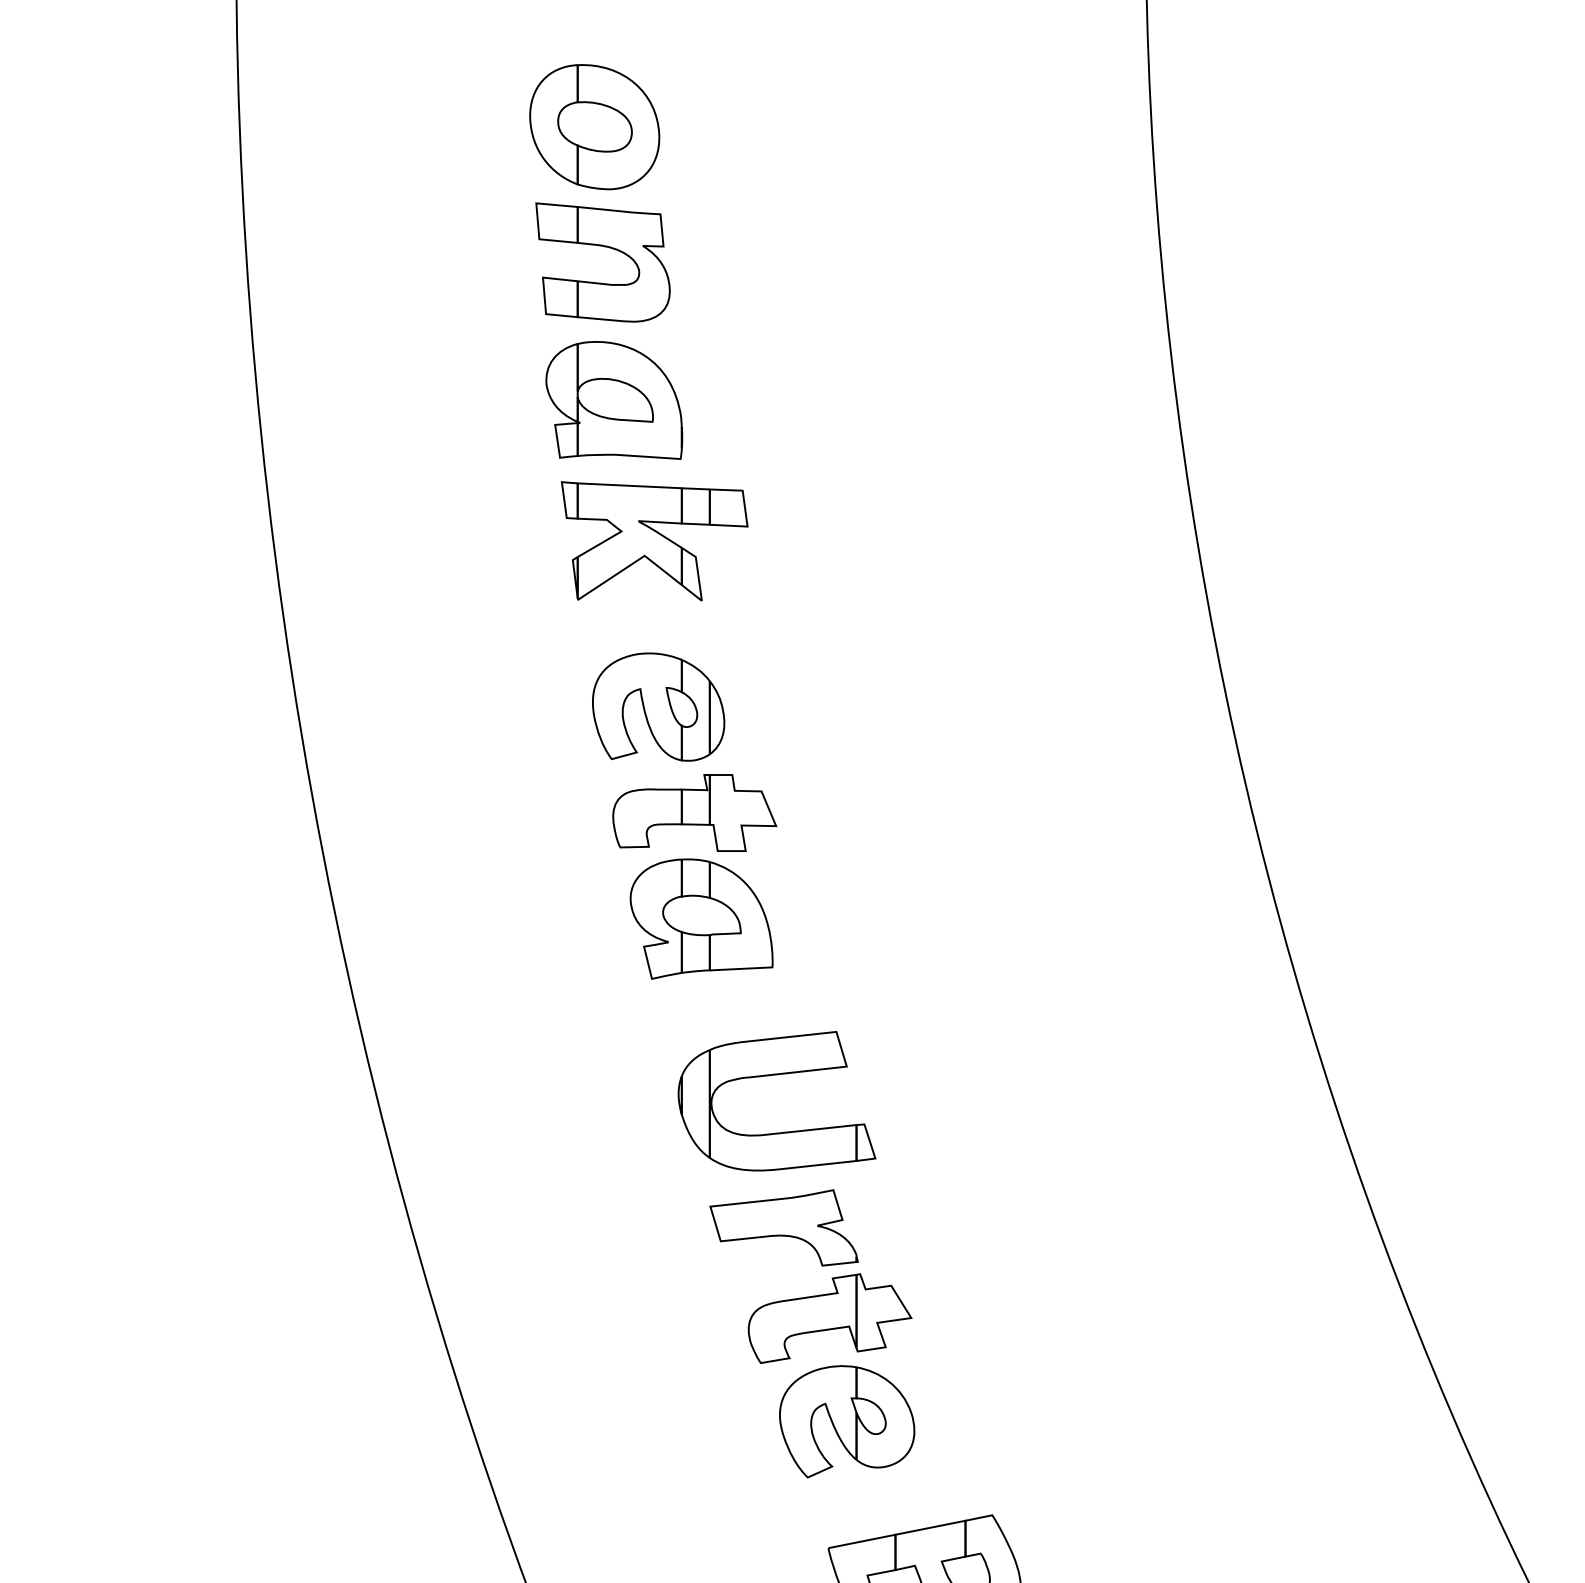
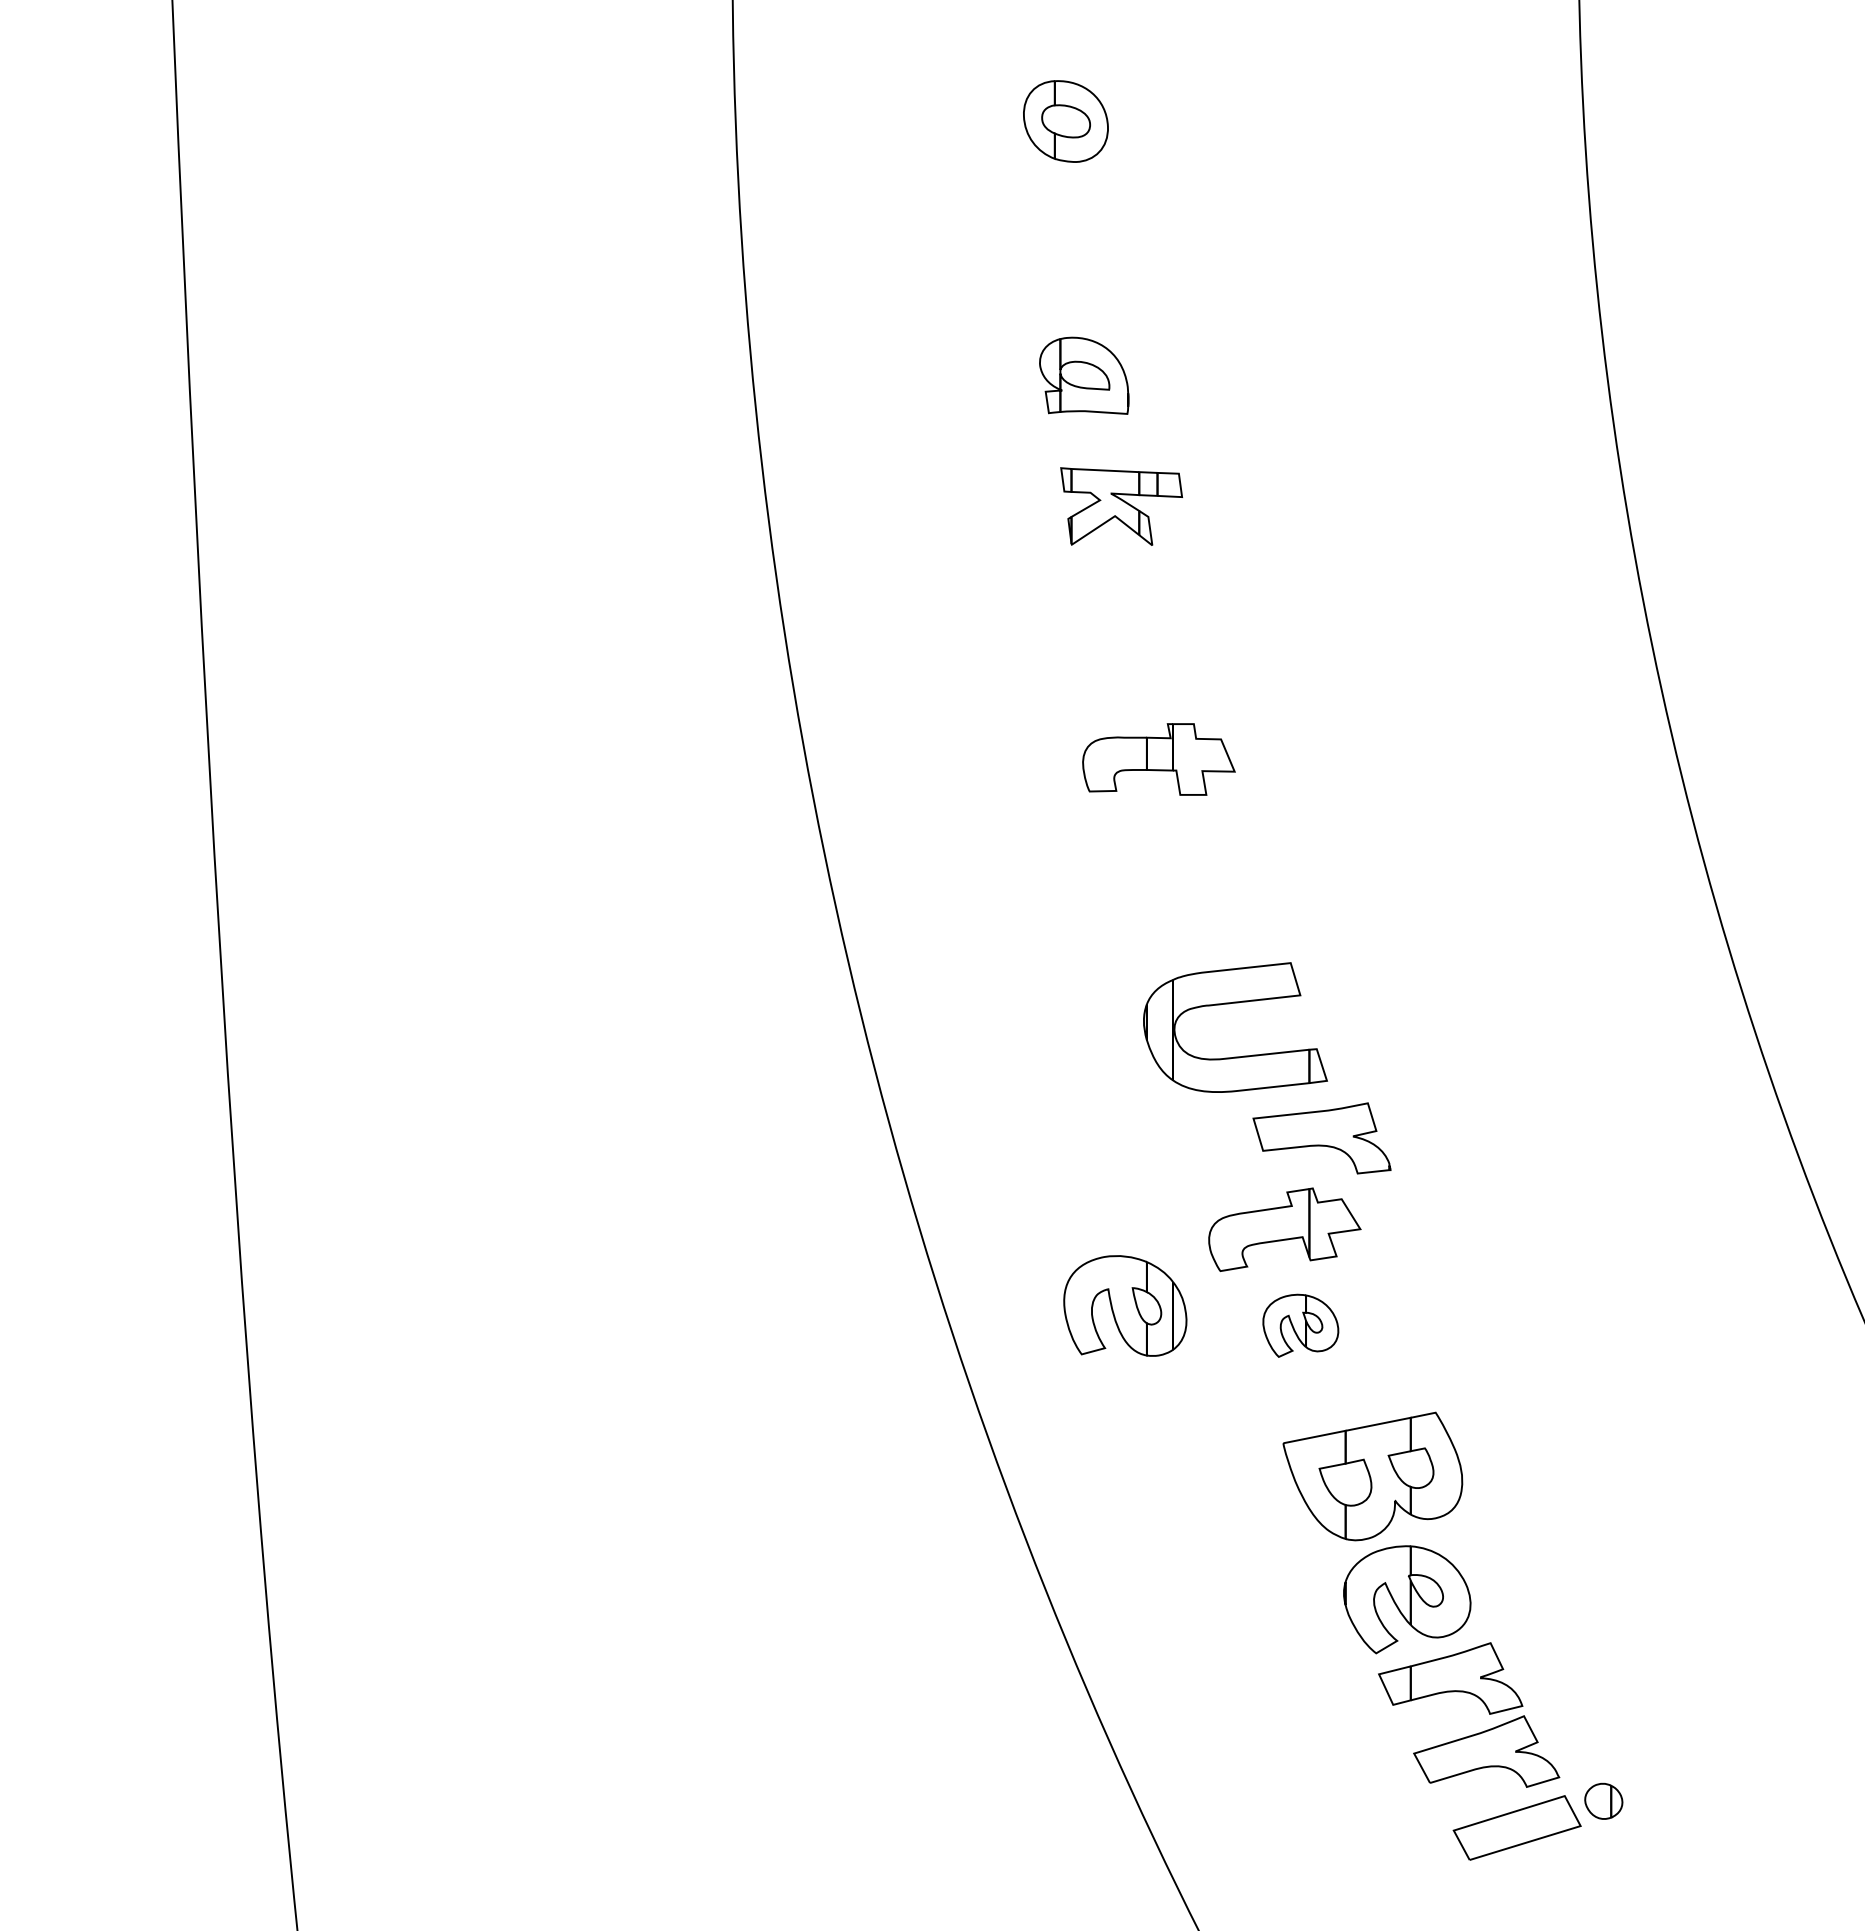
part: (594, 127) -> (1065, 121), size x0.7
part: (603, 247) -> (1074, 233), removed
part: (614, 400) -> (1084, 375), size x0.7
part: (654, 541) -> (1121, 506), size x0.7
part: (658, 706) -> (1125, 1305), moved
part: (701, 918) -> (1165, 857), removed
part: (783, 1228) -> (1321, 1138), moved
part: (846, 1421) -> (1300, 1325), size x0.6

